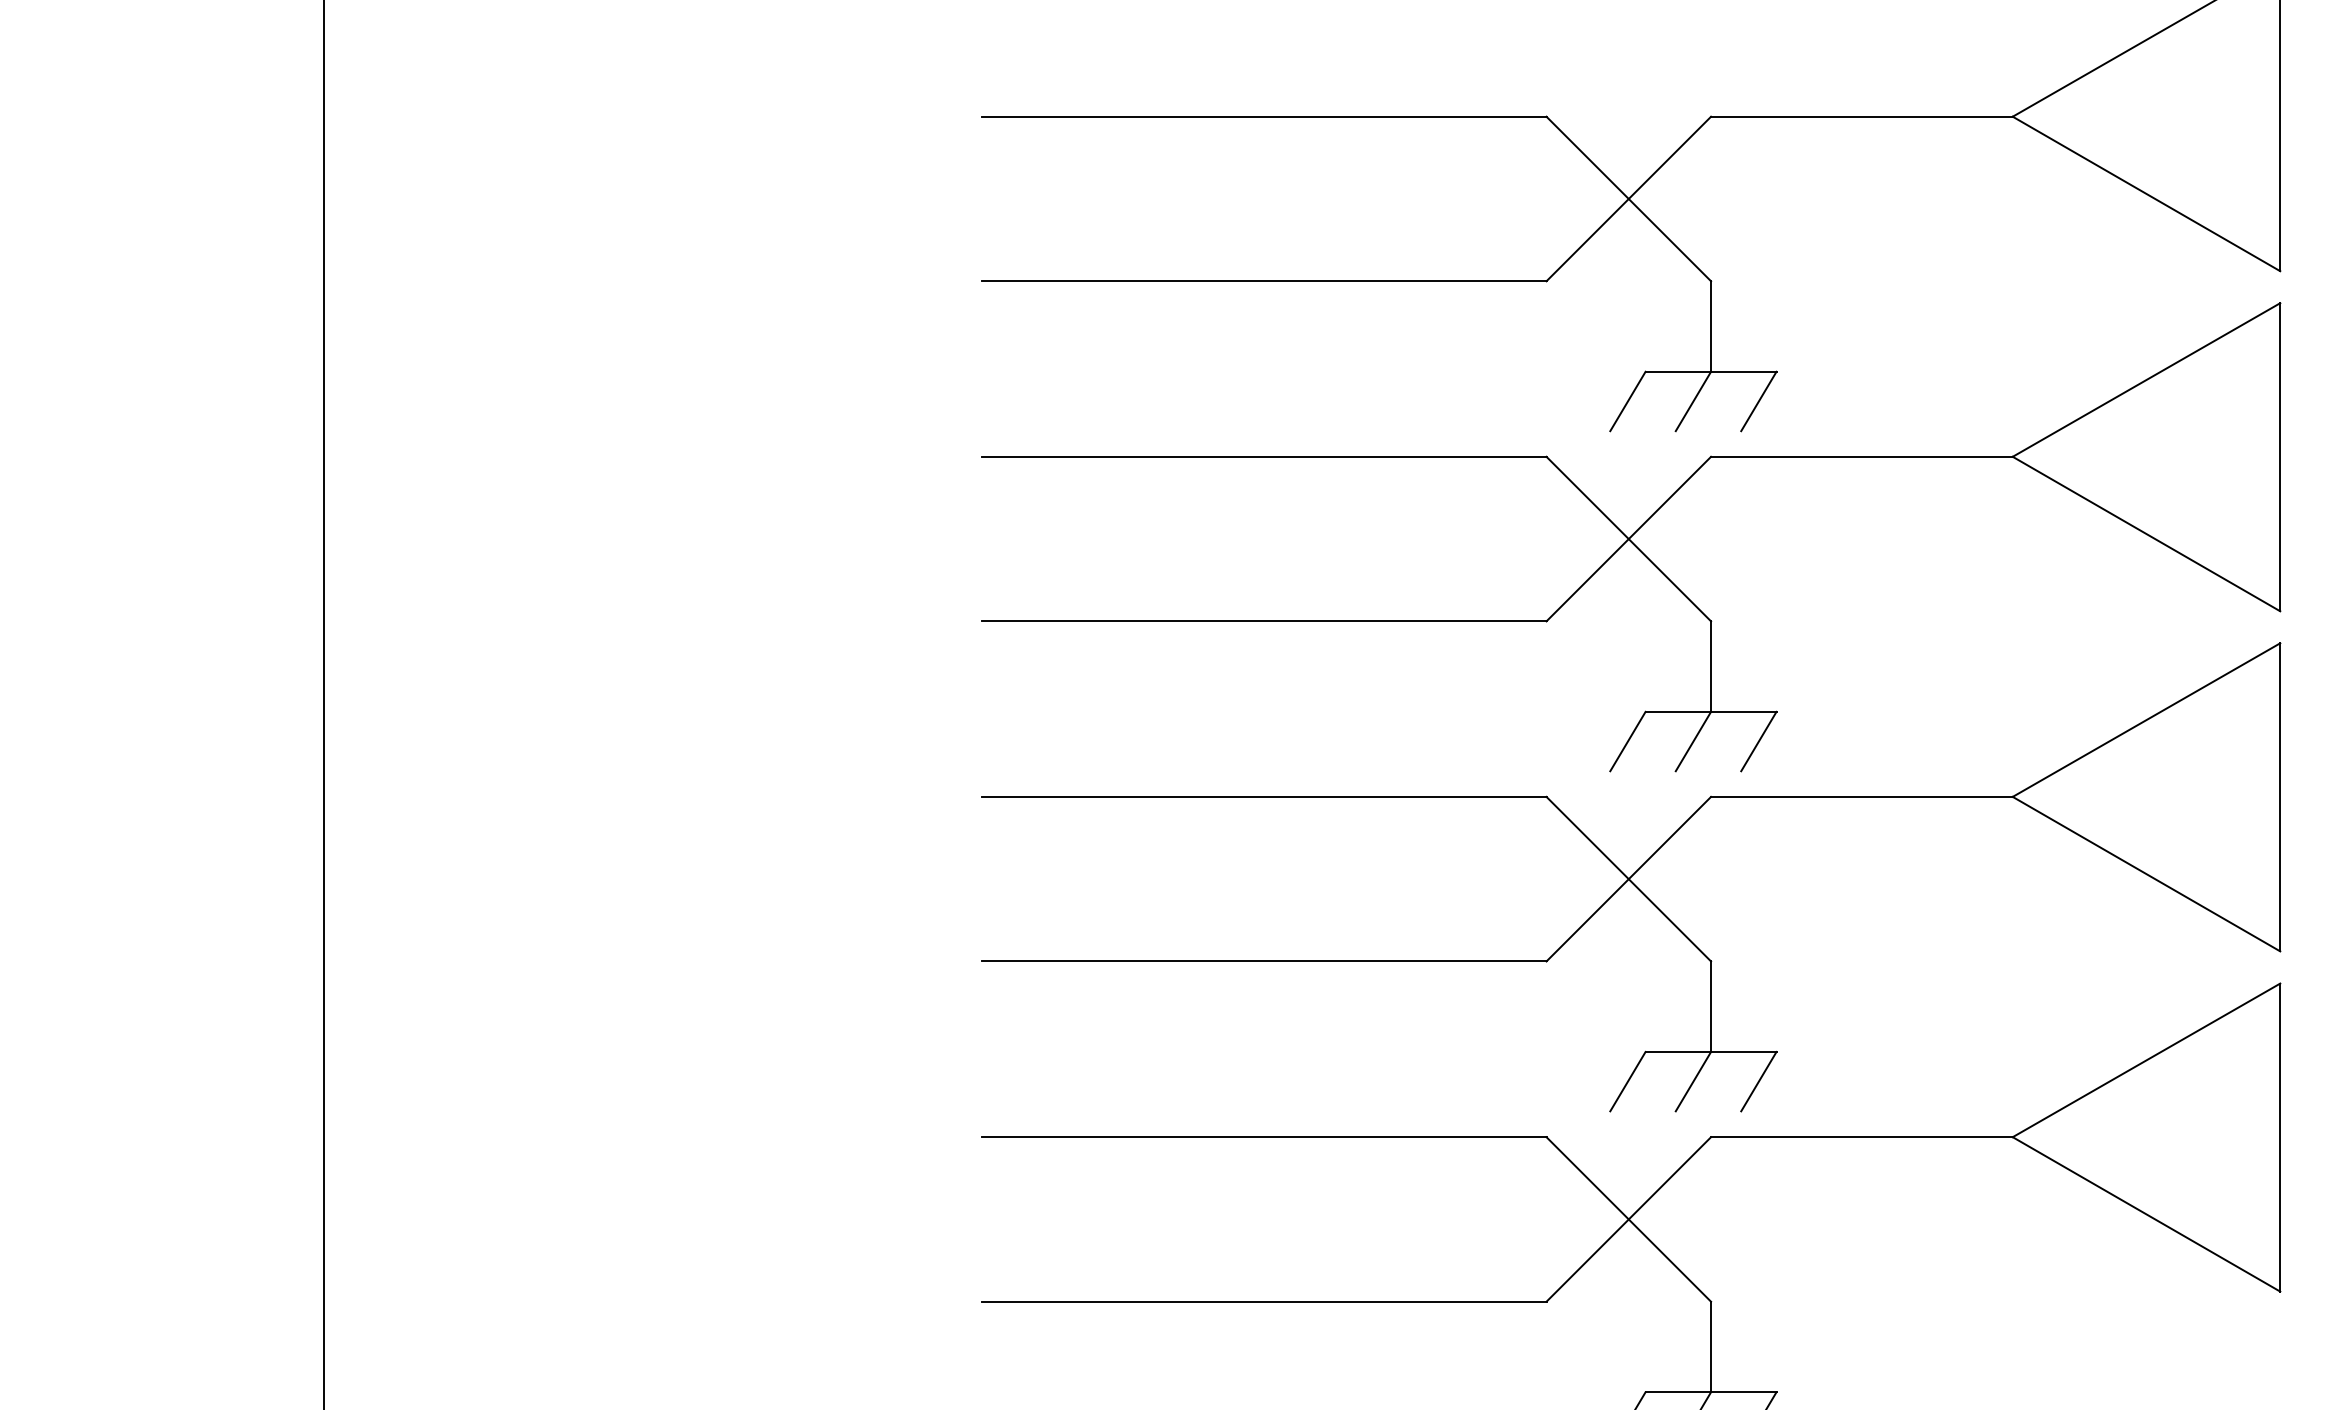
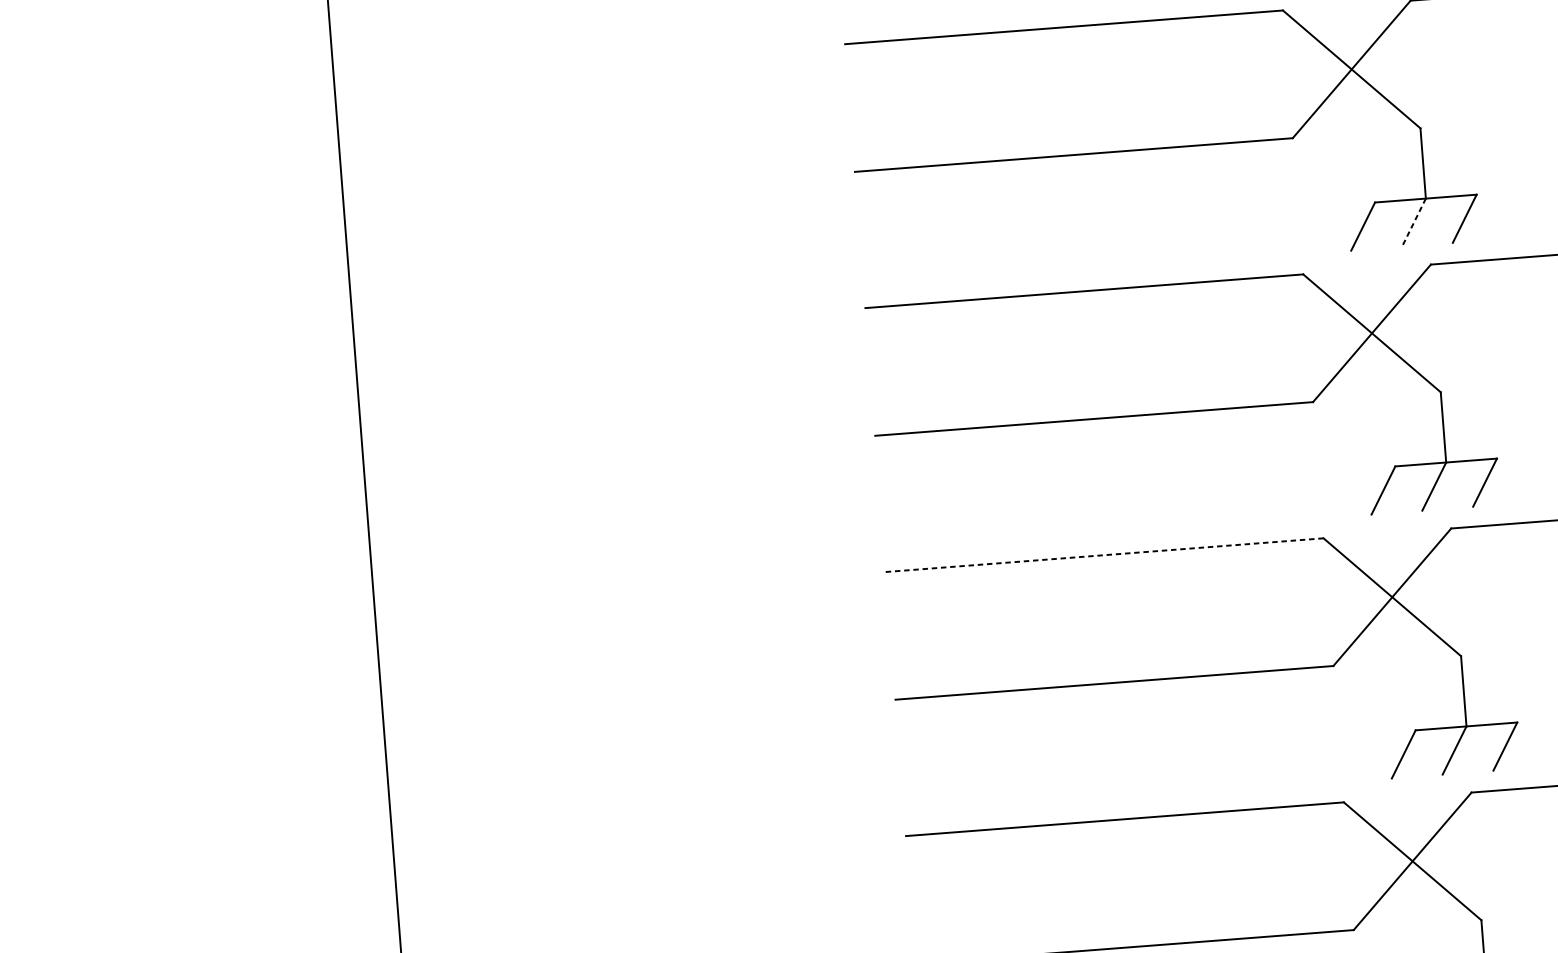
line: (1693, 401) -> (1414, 222), solid -> dashed
line: (1264, 796) -> (1104, 554), solid -> dashed

